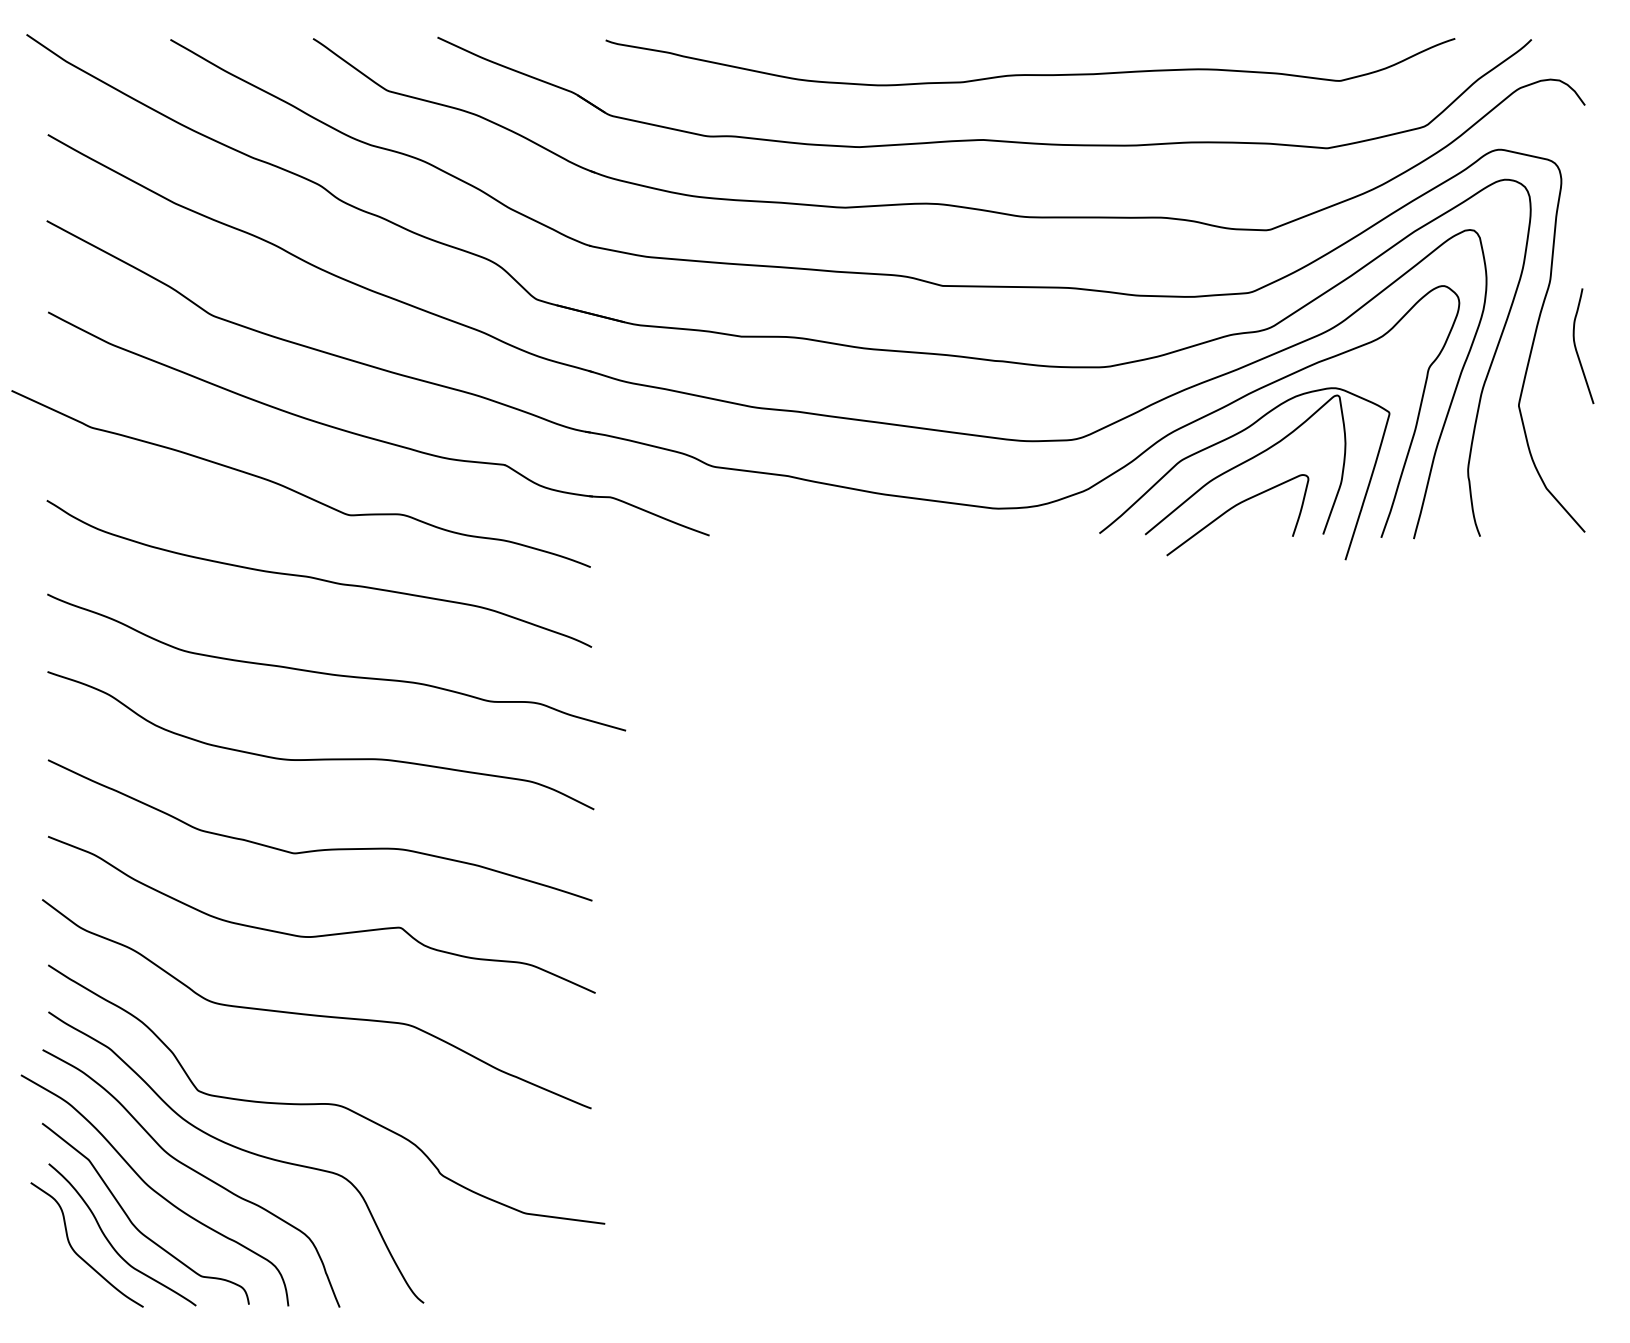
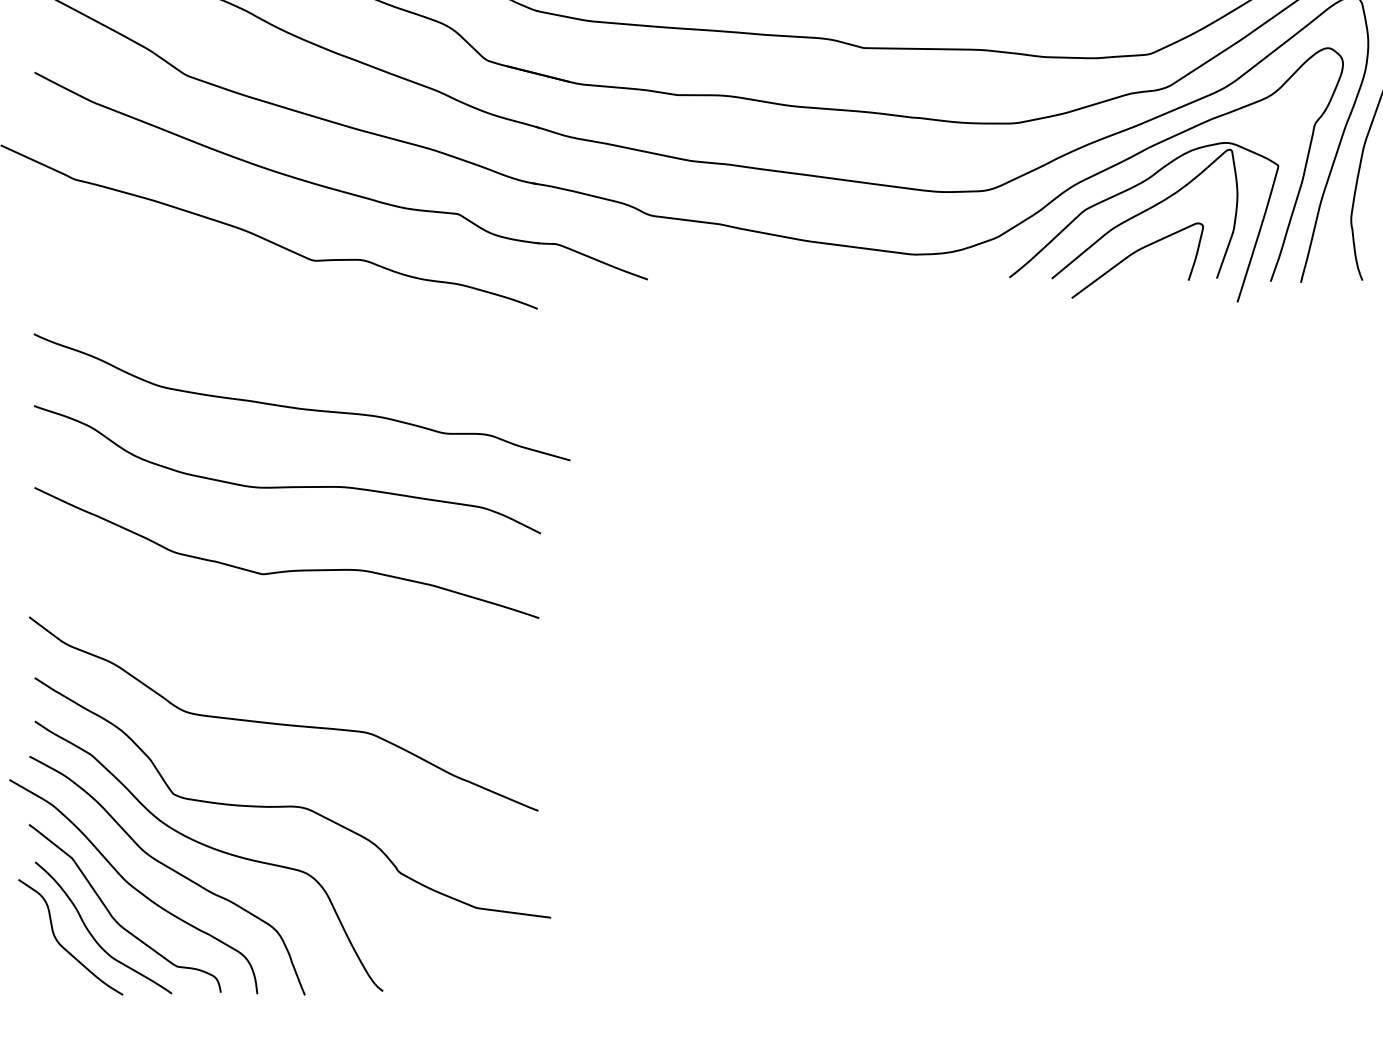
curve: (316, 577) -> (283, 318), removed
curve: (323, 934) -> (289, 649), removed

